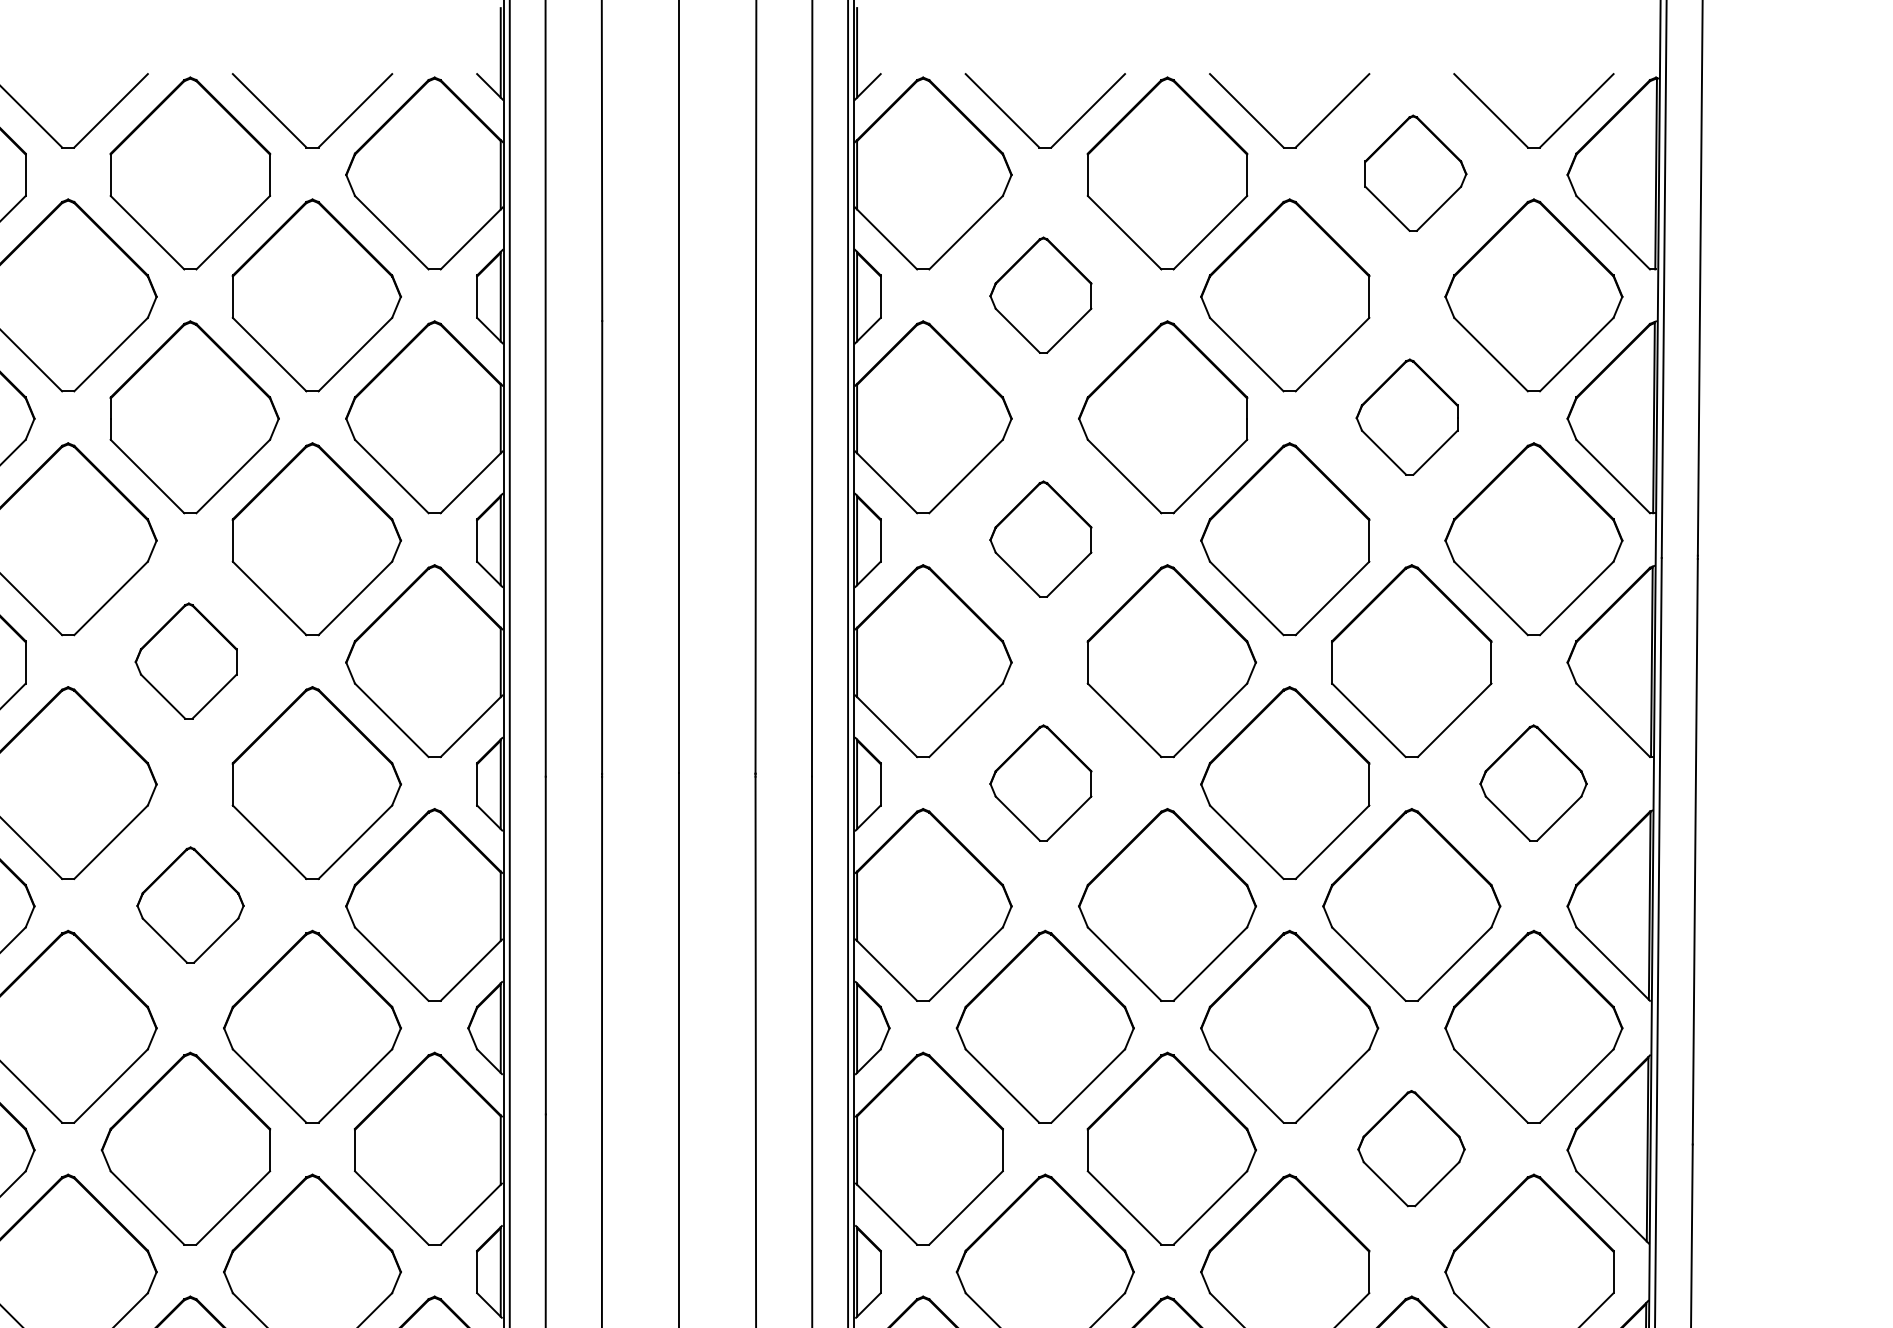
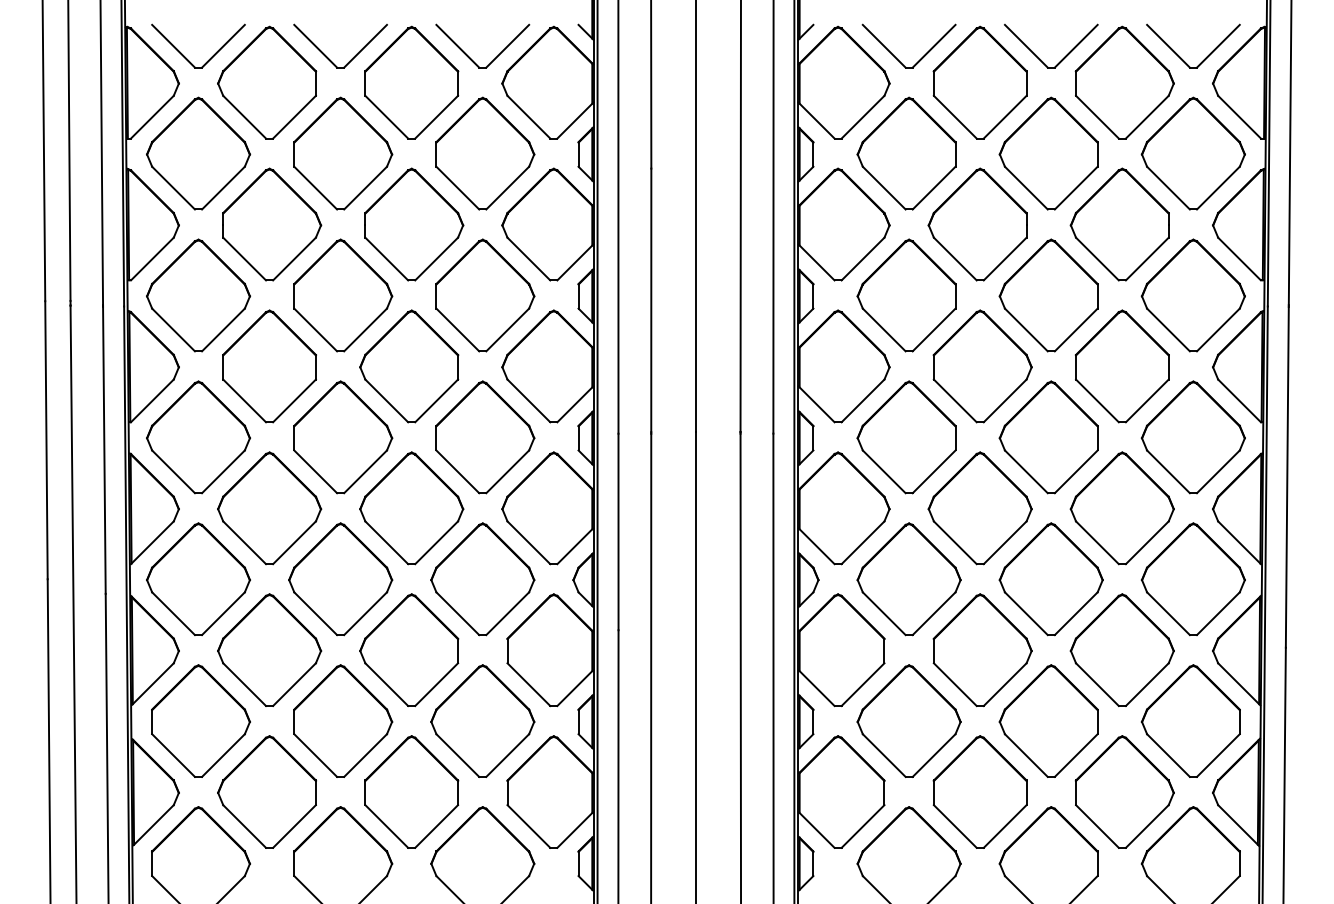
part: (1415, 173) -> (1124, 82), size x1.67
part: (1040, 295) -> (906, 153), size x1.67
part: (1406, 417) -> (1119, 224), size x1.67
part: (1040, 539) -> (906, 295), size x1.67
part: (186, 661) -> (409, 366), size x1.67
part: (1040, 783) -> (906, 437), size x1.67
part: (1532, 783) -> (1192, 437), size x1.67
part: (190, 905) -> (411, 508), size x1.67
part: (1410, 1147) -> (1121, 649), size x1.67

